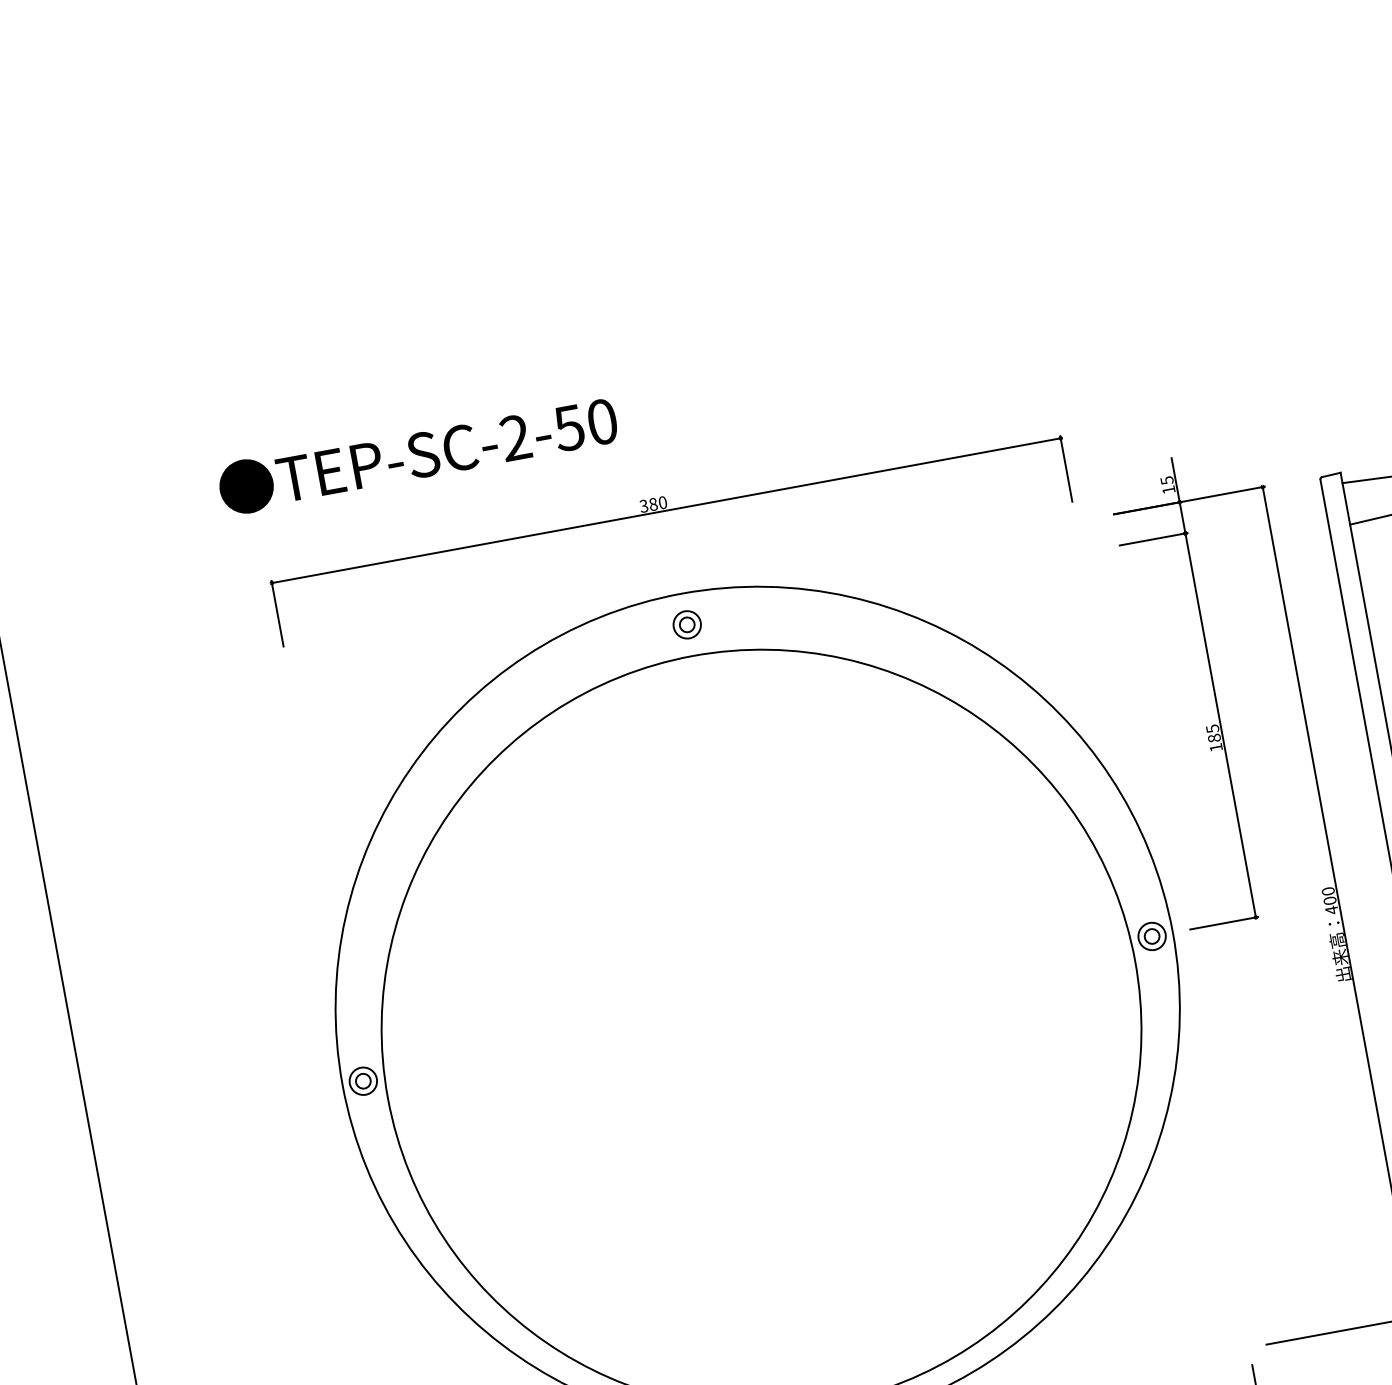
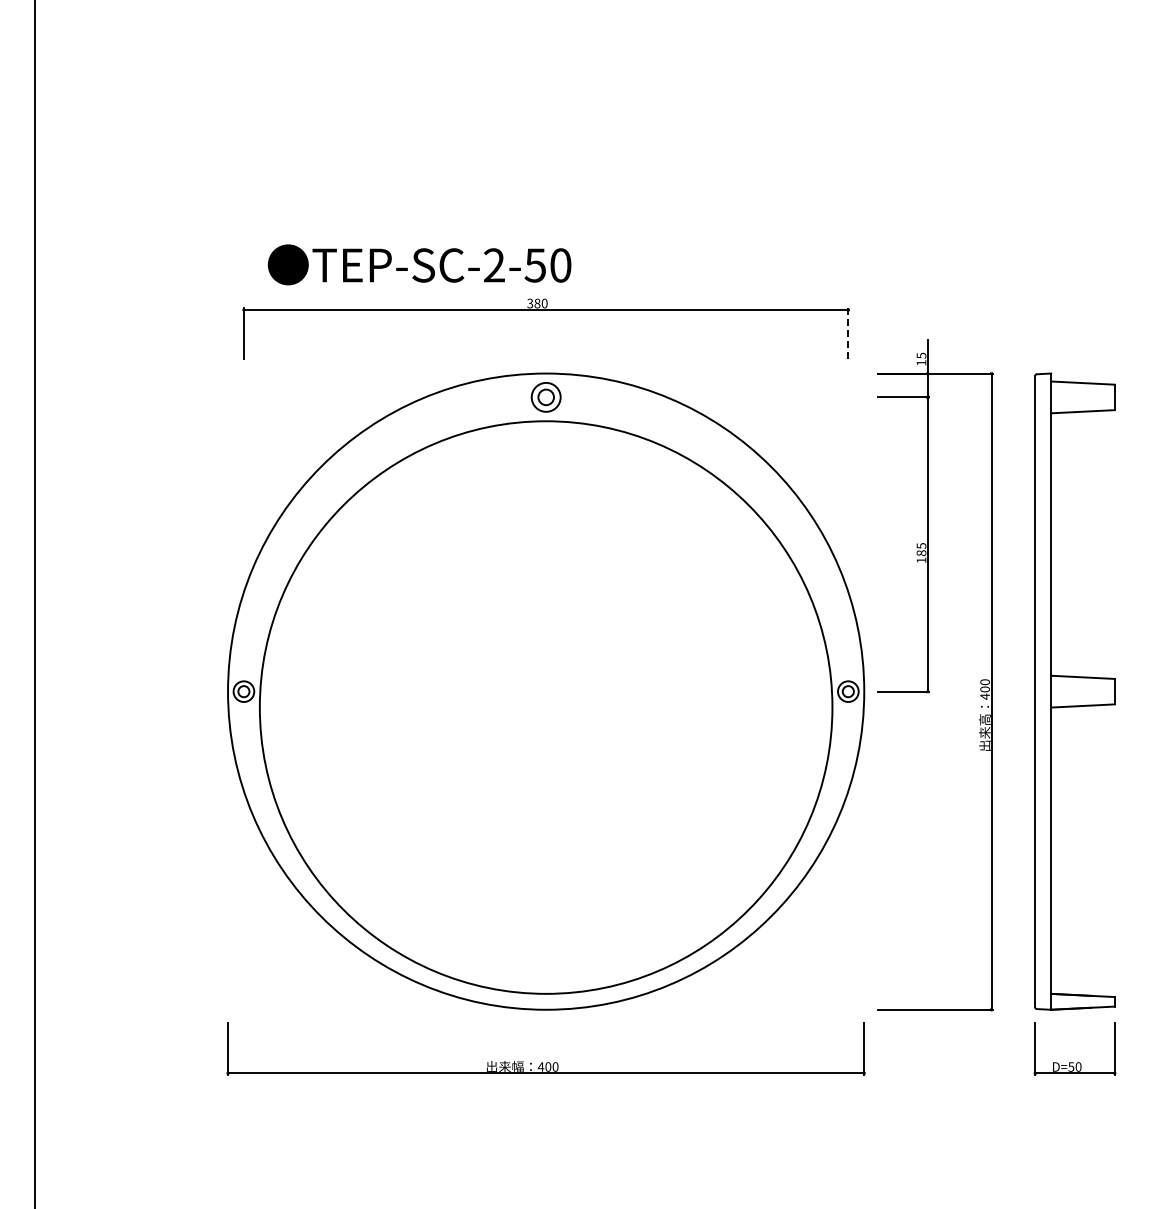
text: (417, 454) -> (419, 264), moved
line: (1066, 467) -> (848, 332), solid -> dashed
part: (686, 625) -> (545, 397), size x1.4

